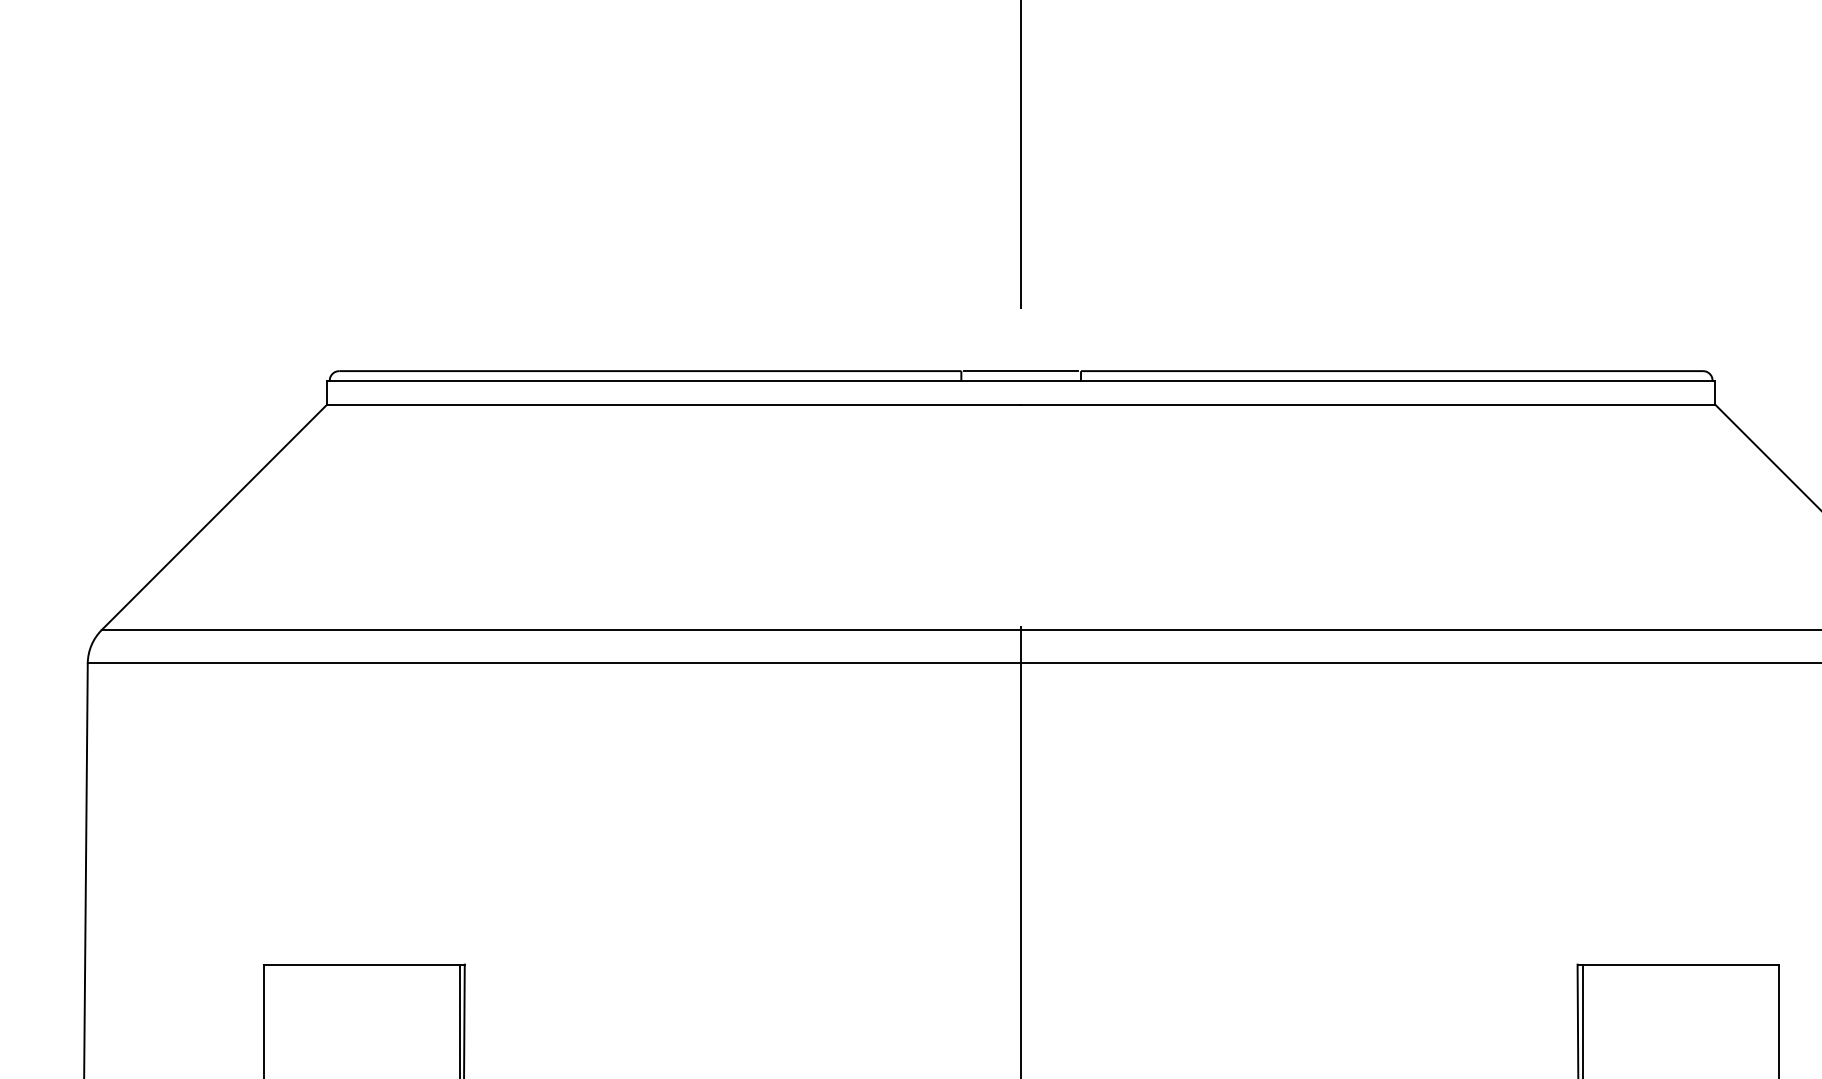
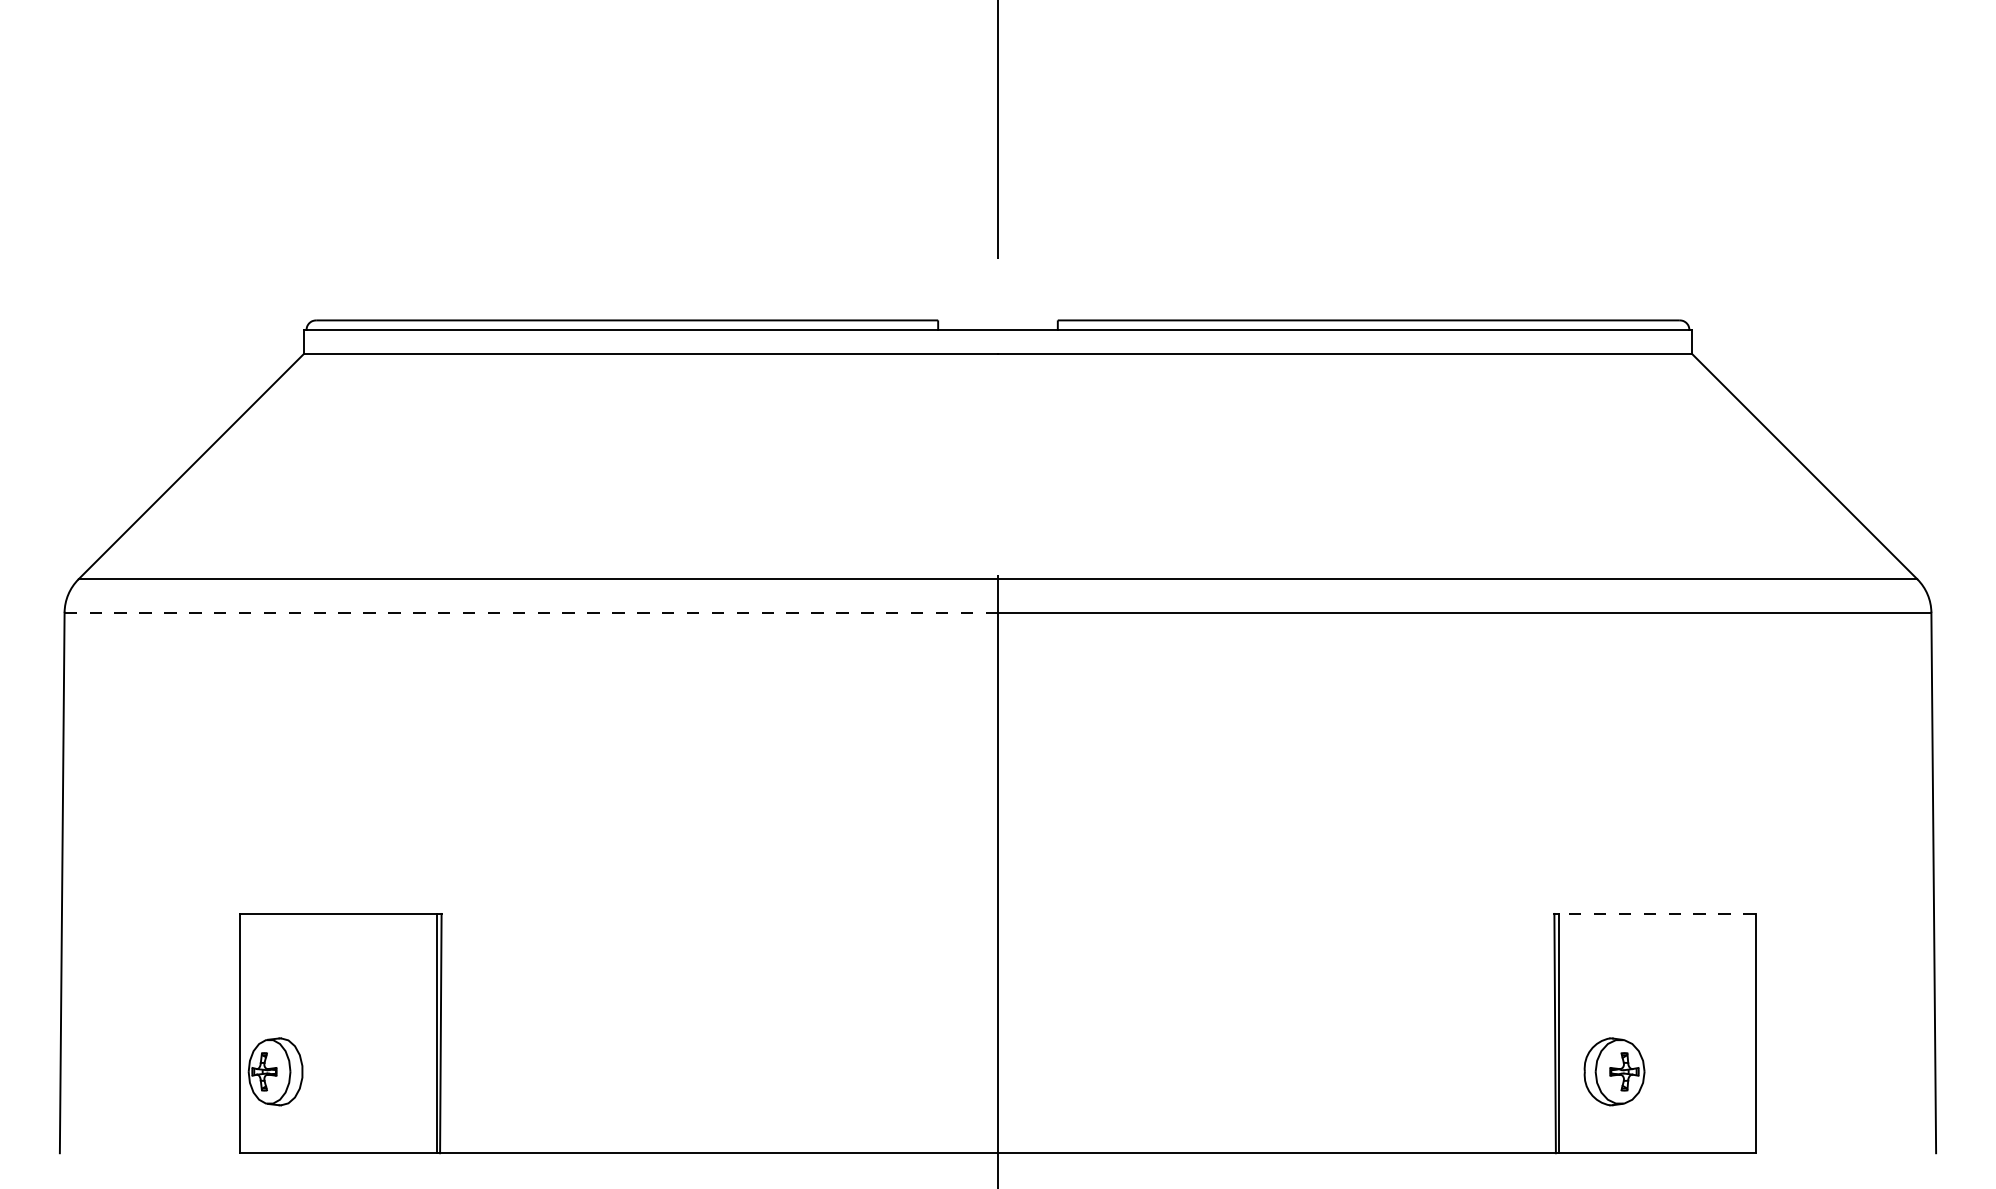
line: (1020, 371) -> (997, 320), removed
line: (554, 663) -> (531, 612), solid -> dashed
line: (1679, 964) -> (1656, 913), solid -> dashed

